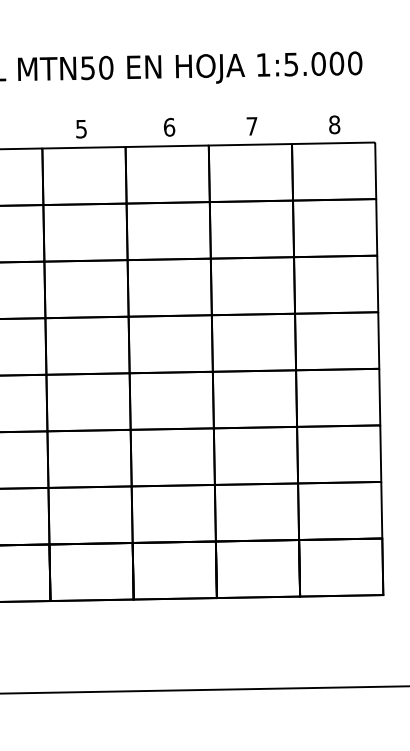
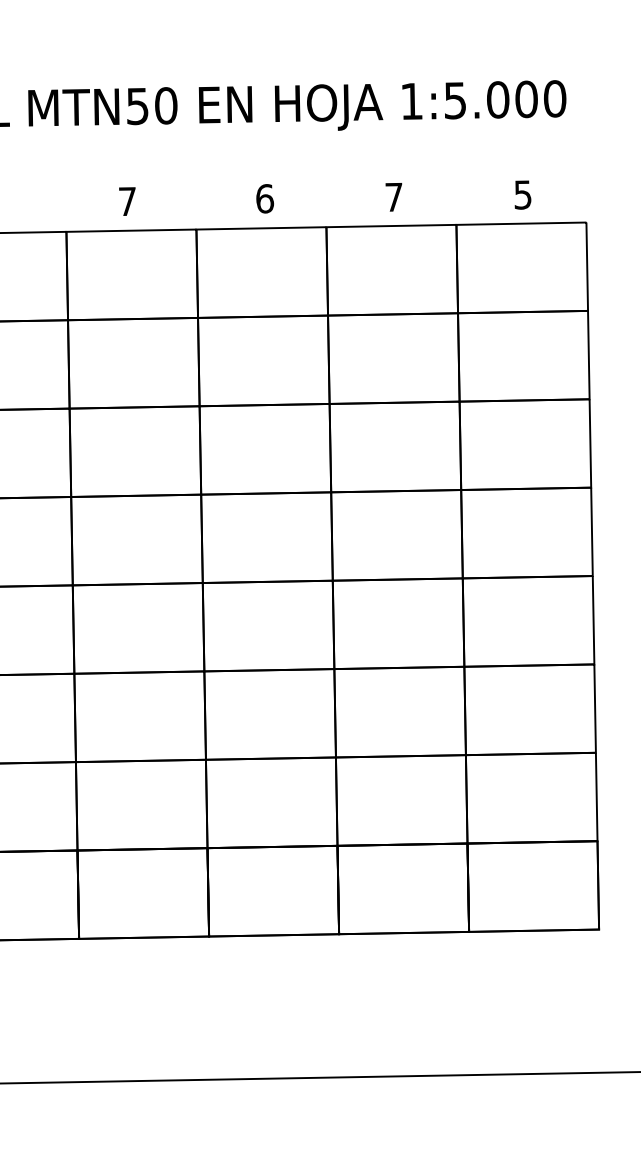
text: (334, 124) -> (522, 194), 8 -> 5
text: (81, 129) -> (127, 202), 5 -> 7

